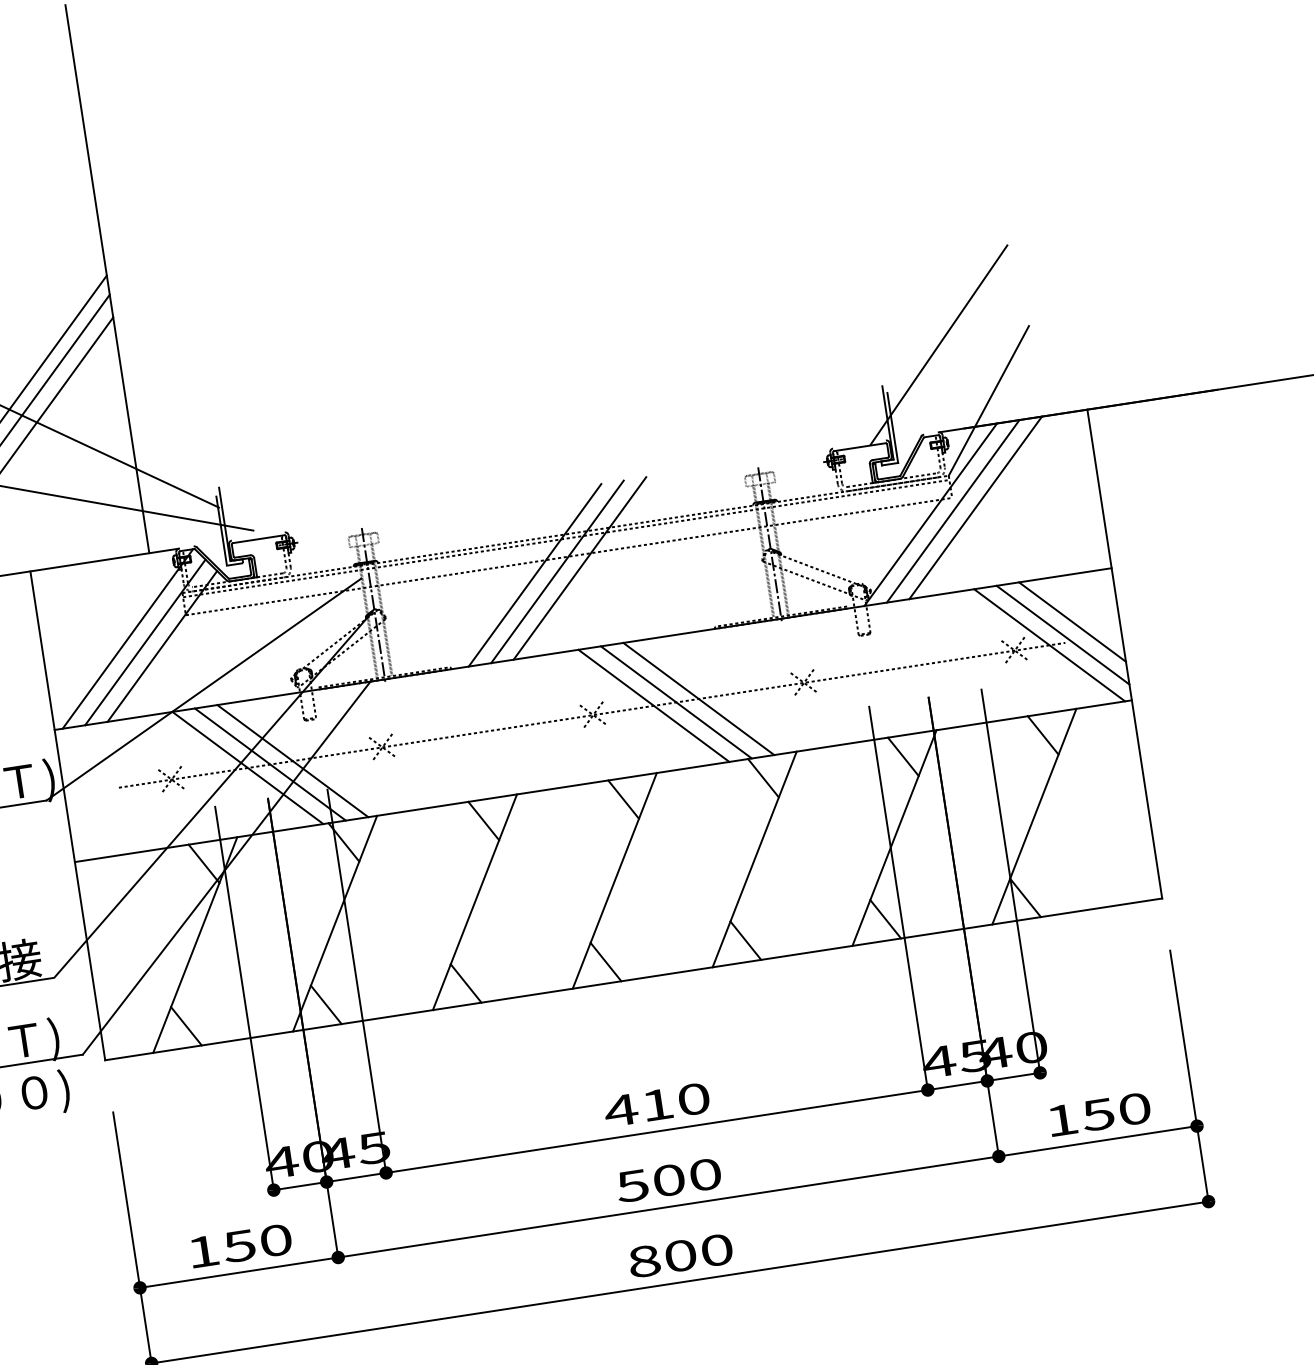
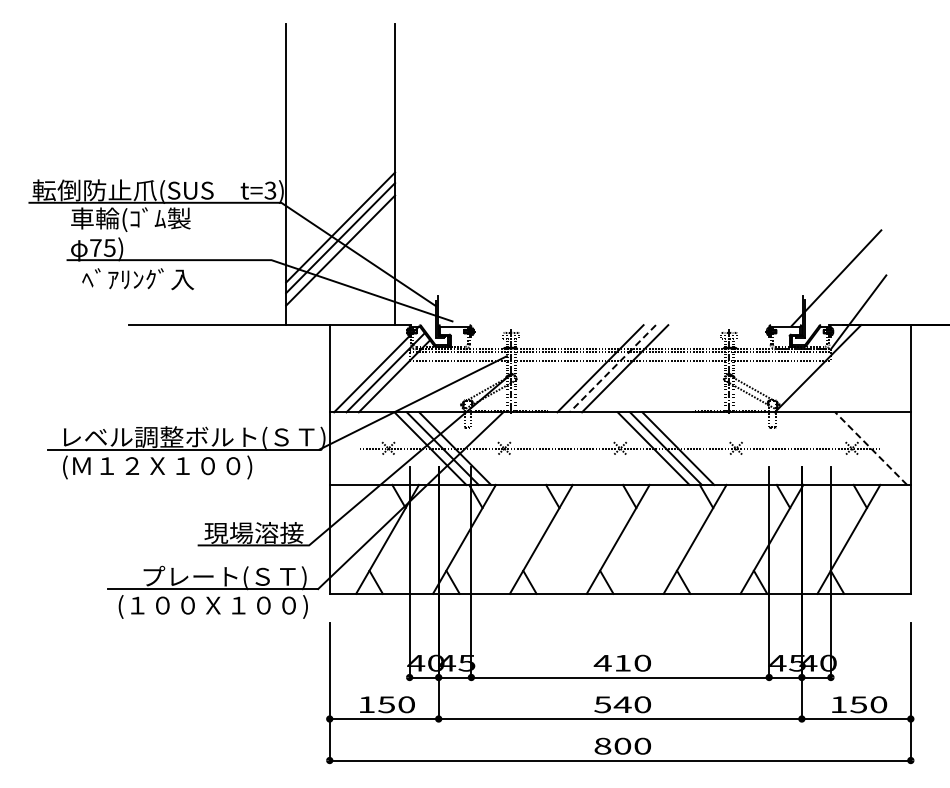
line: (975, 507) -> (842, 368), removed
line: (953, 510) -> (830, 368), removed
line: (557, 573) -> (612, 369), solid -> dashed
line: (1070, 621) -> (884, 437), removed
line: (1061, 635) -> (878, 444), removed
line: (1048, 645) -> (870, 448), solid -> dashed
text: (668, 1179) -> (622, 704), 500 -> 540

